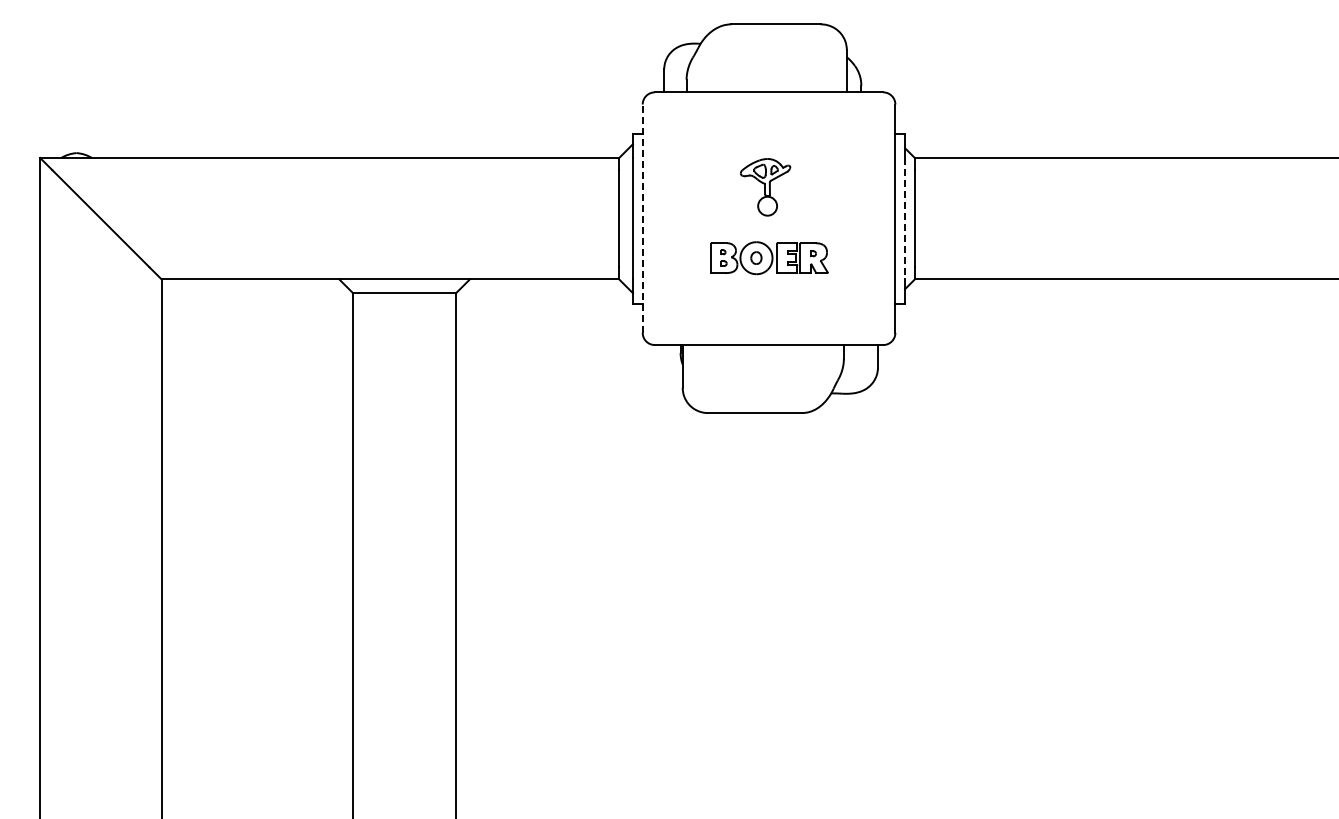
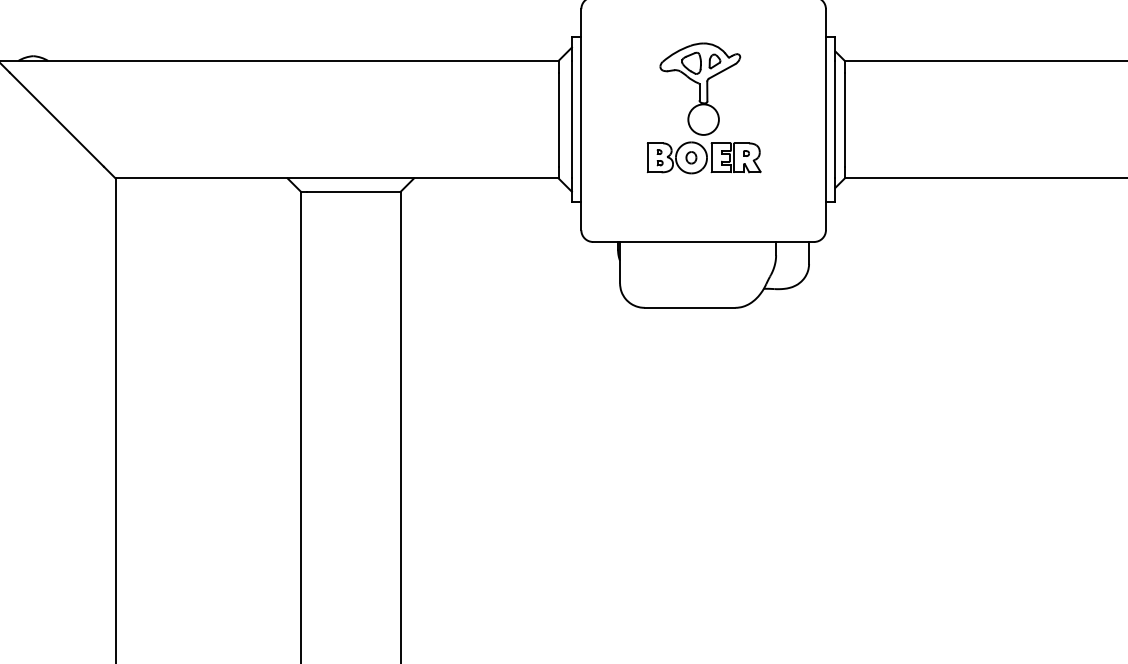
part: (765, 187) -> (700, 89), size x1.67
line: (642, 218) -> (581, 119), dashed -> solid
line: (905, 218) -> (835, 119), dashed -> solid

